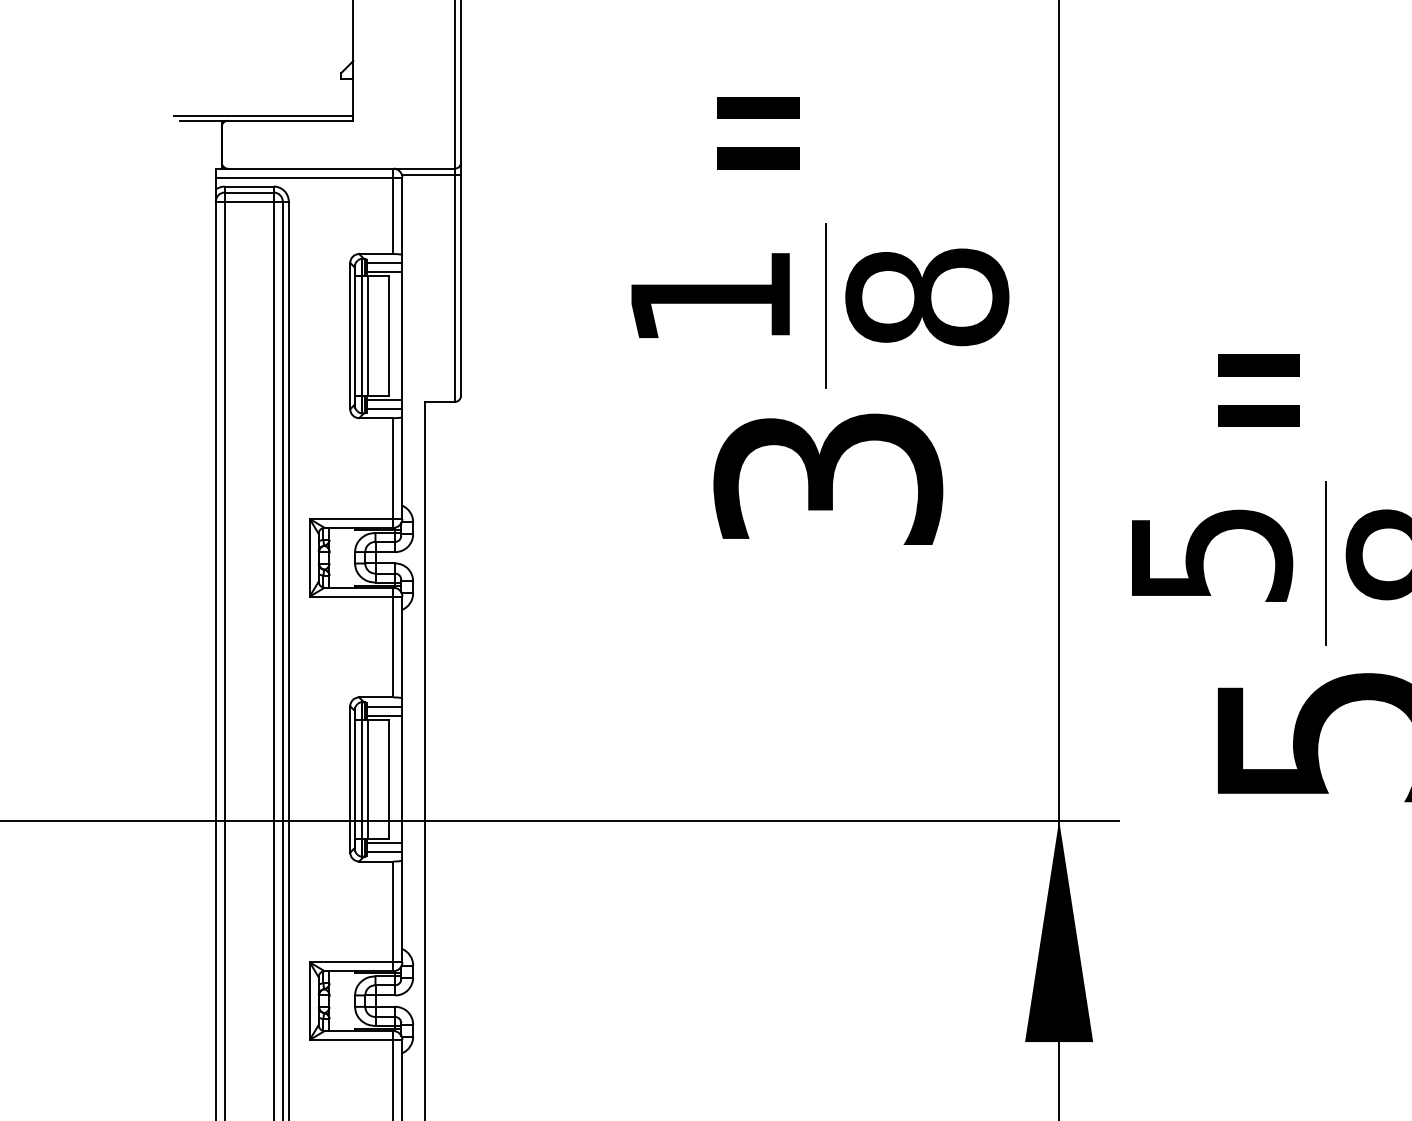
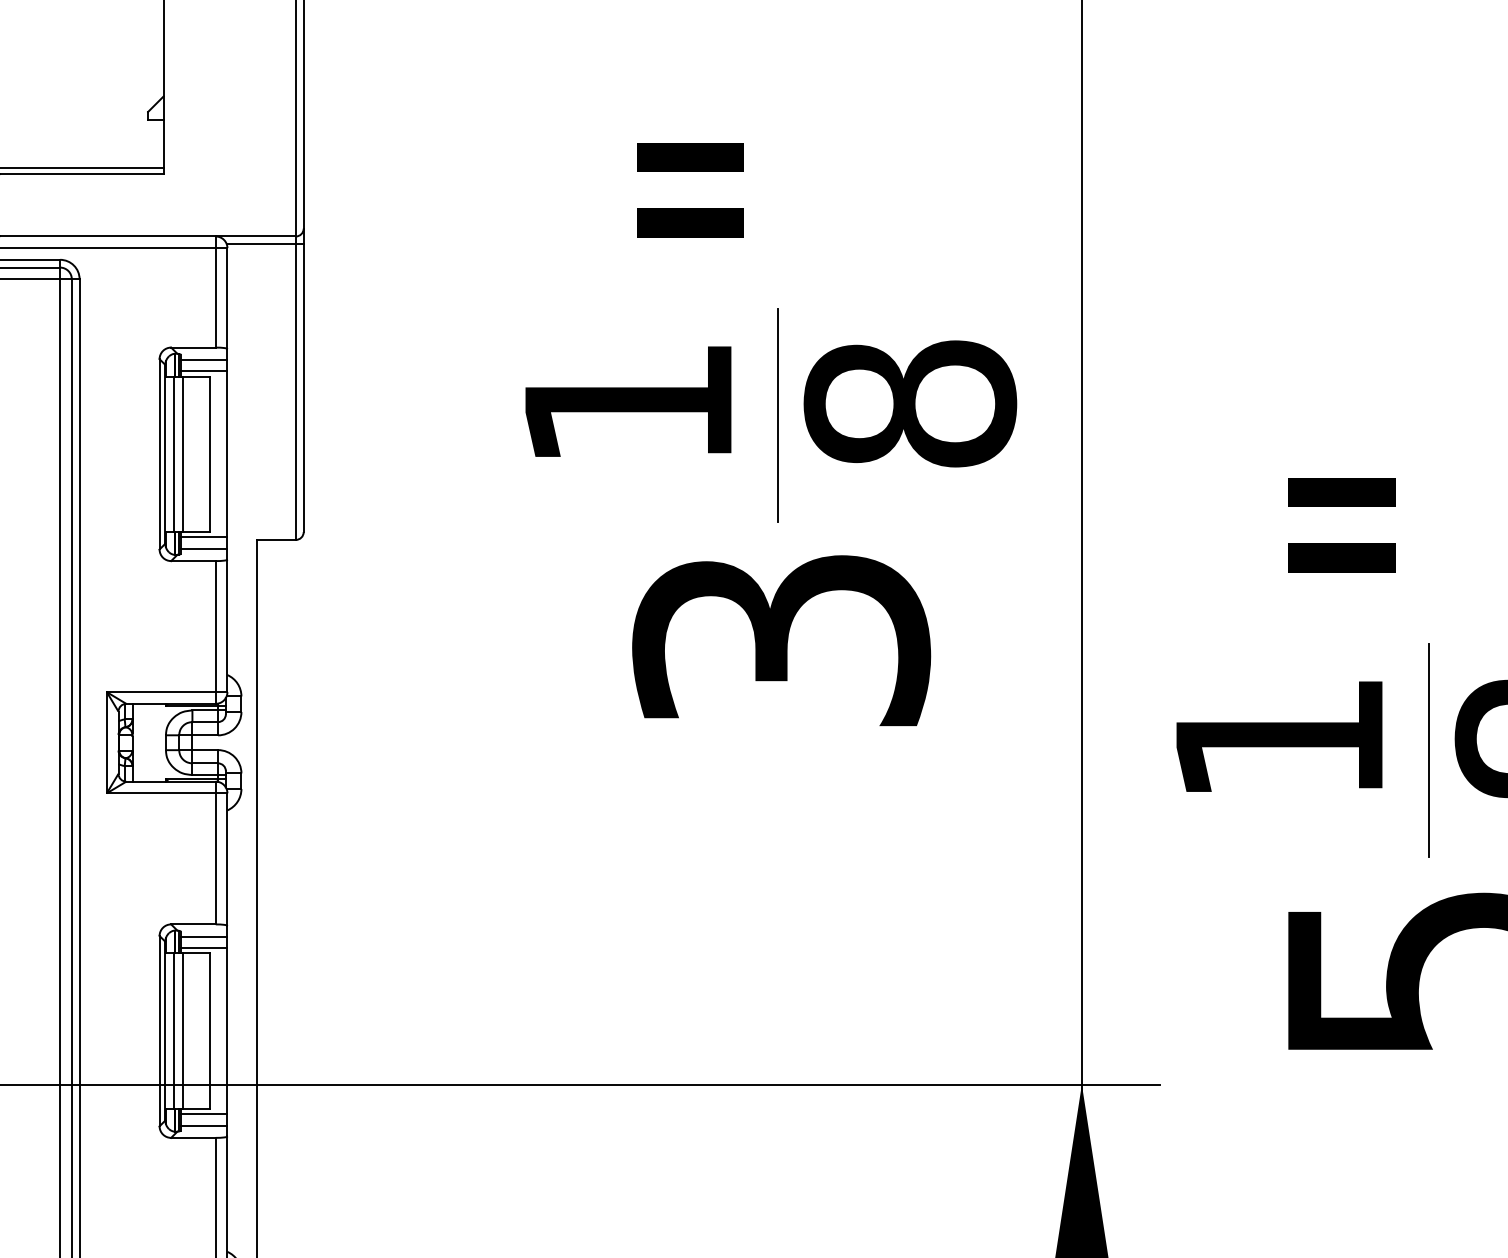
text: (1212, 555) -> (1281, 739), 5 -> 1

